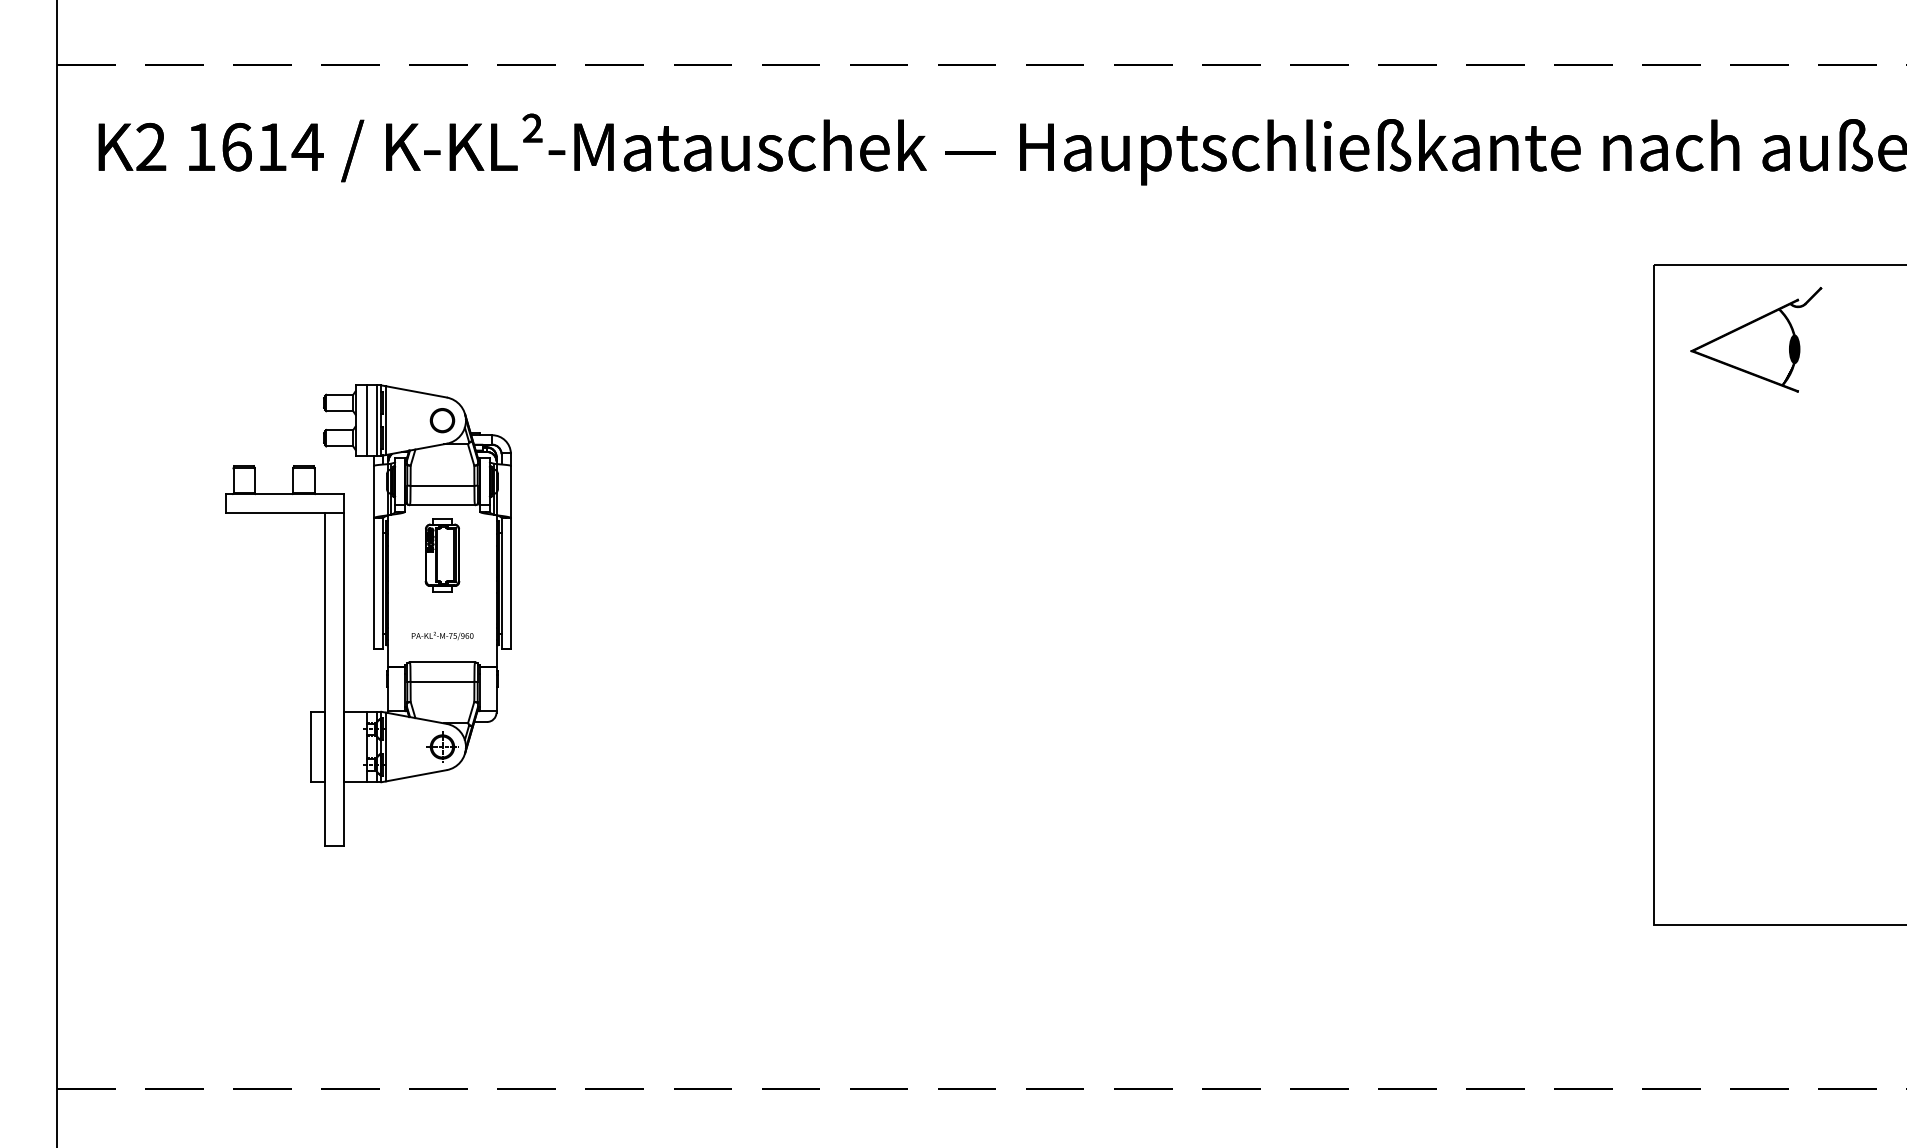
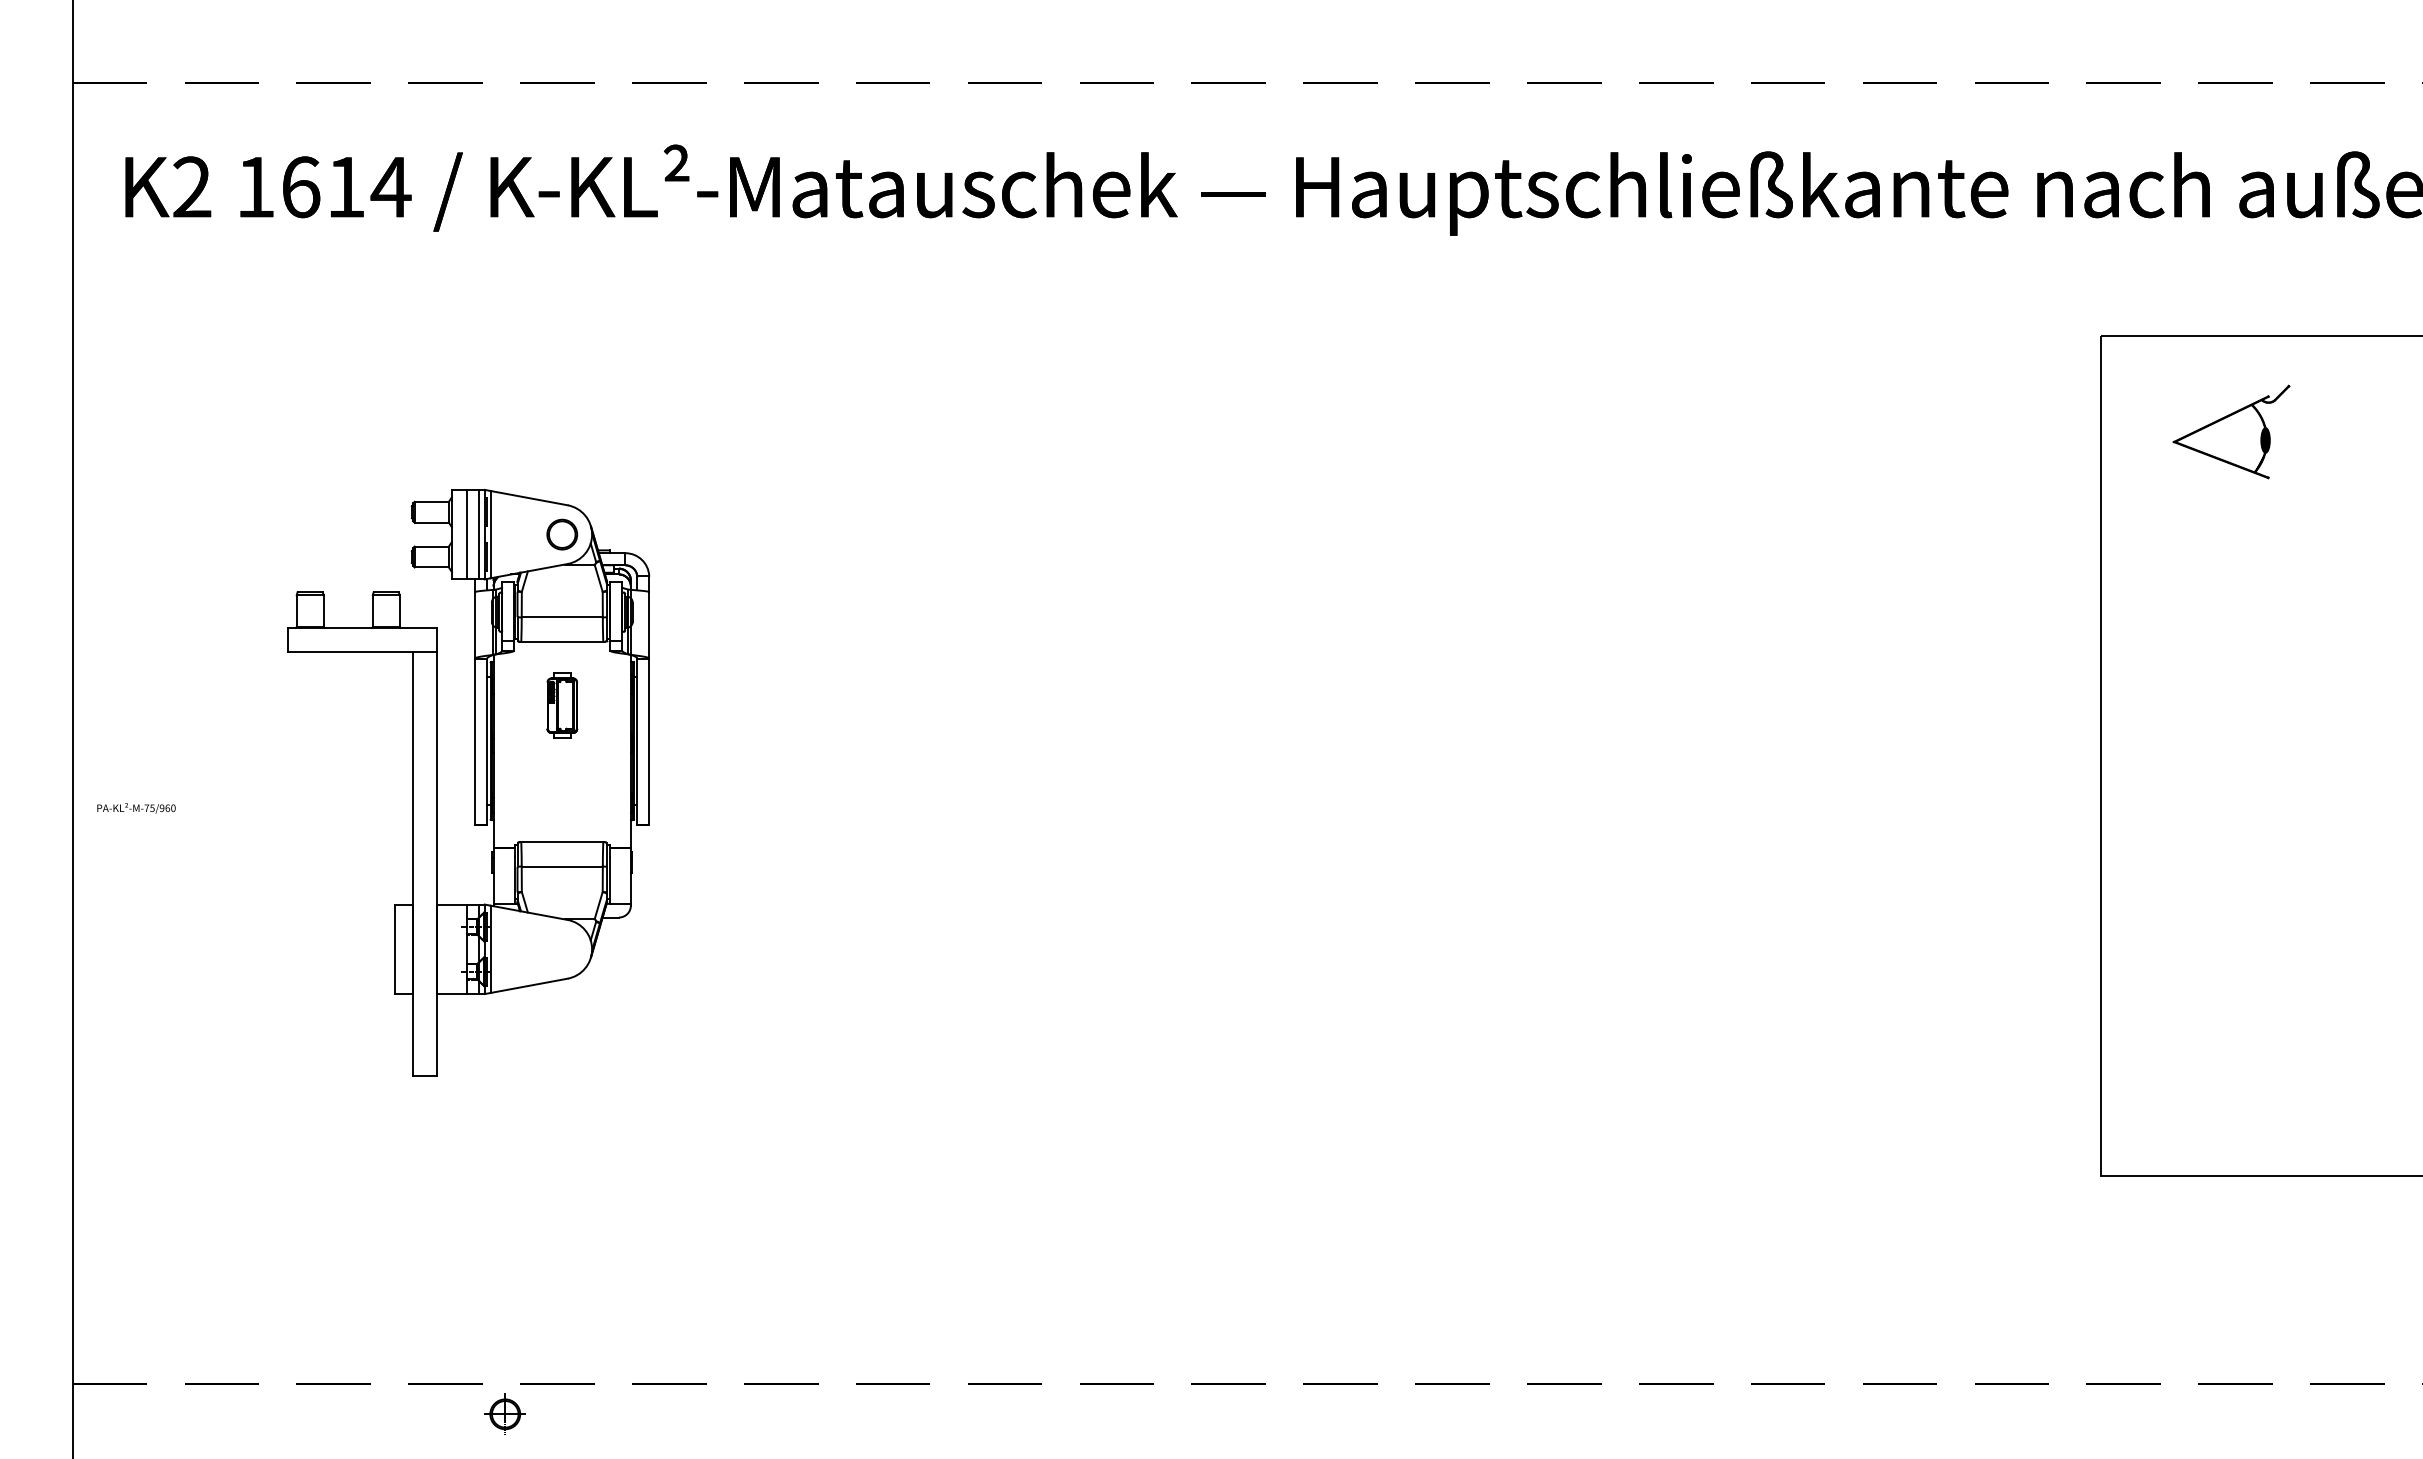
part: (1756, 339) -> (2231, 431), size x0.7
part: (442, 555) -> (562, 705), size x0.7
text: (442, 636) -> (136, 808), moved
part: (441, 746) -> (504, 1413), moved

